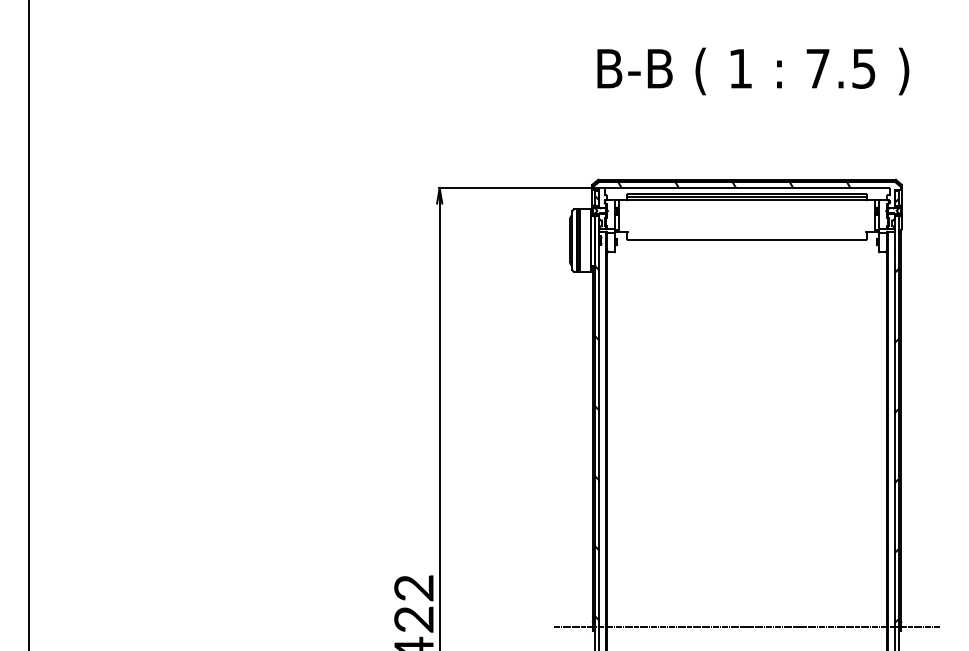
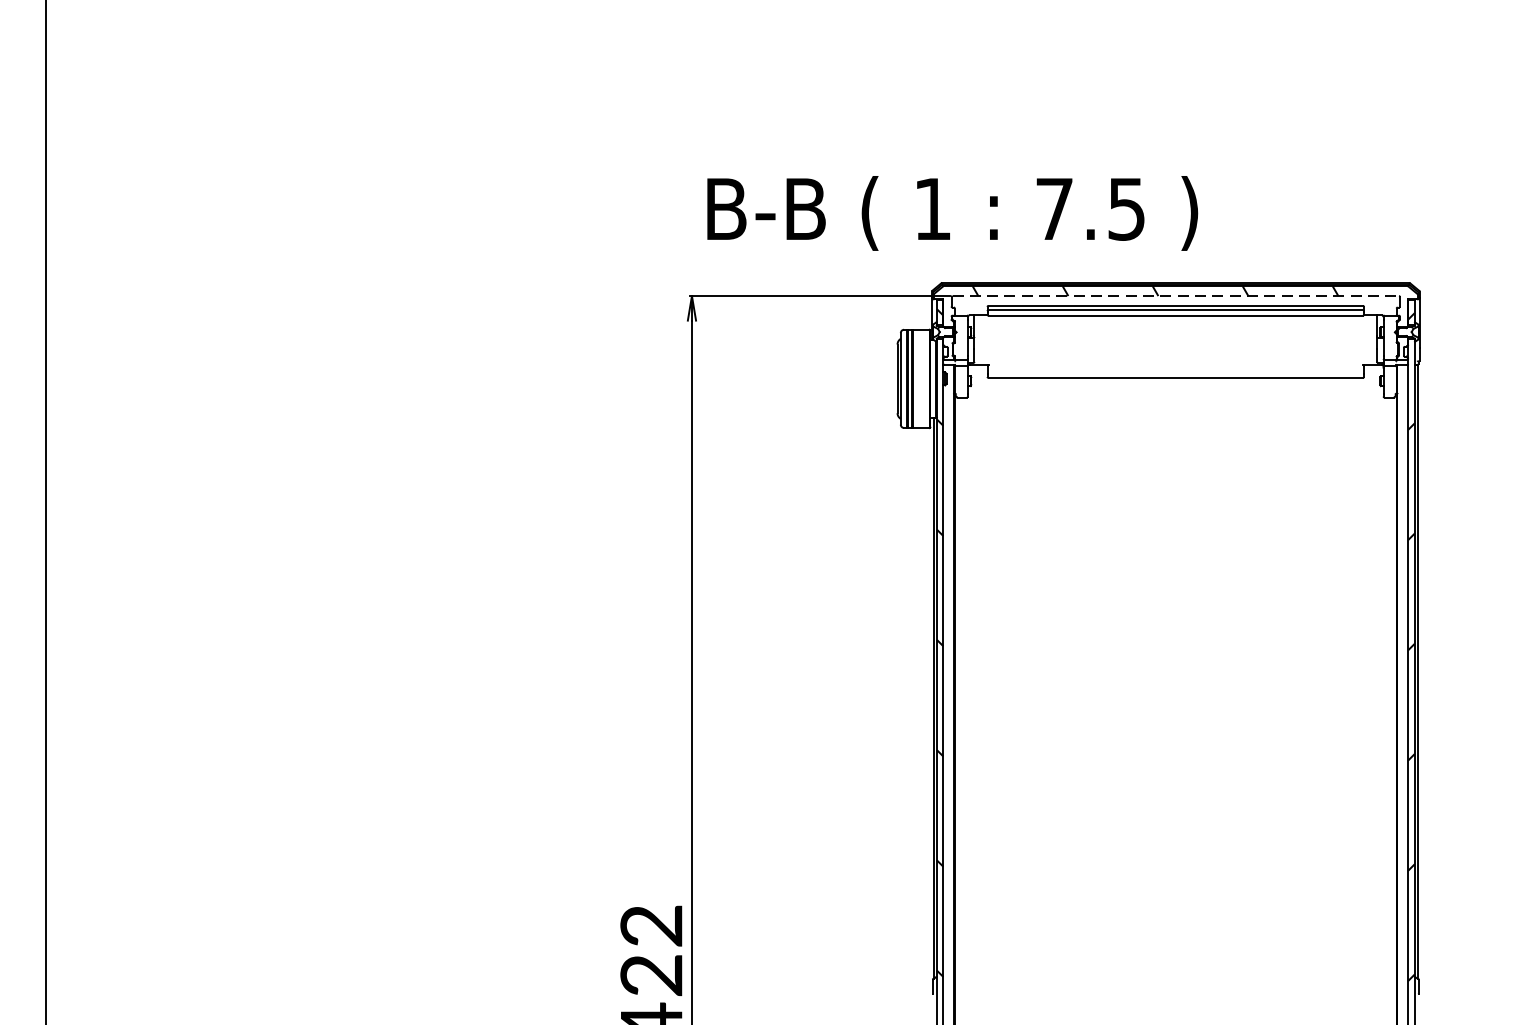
text: (753, 71) -> (952, 213), moved
line: (747, 188) -> (1176, 296), solid -> dashed
line: (746, 626) -> (1174, 986), removed

